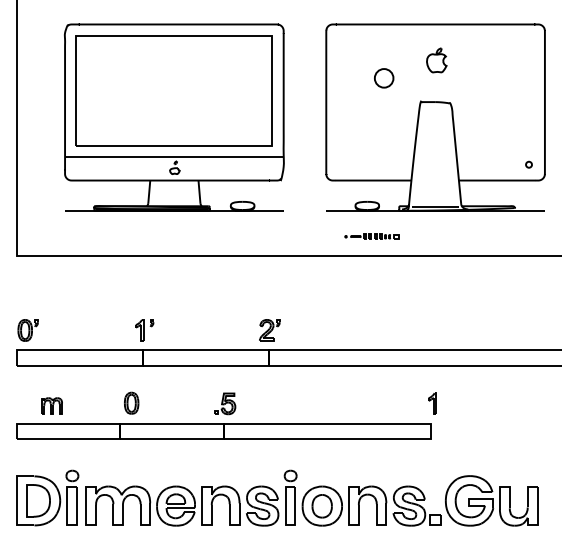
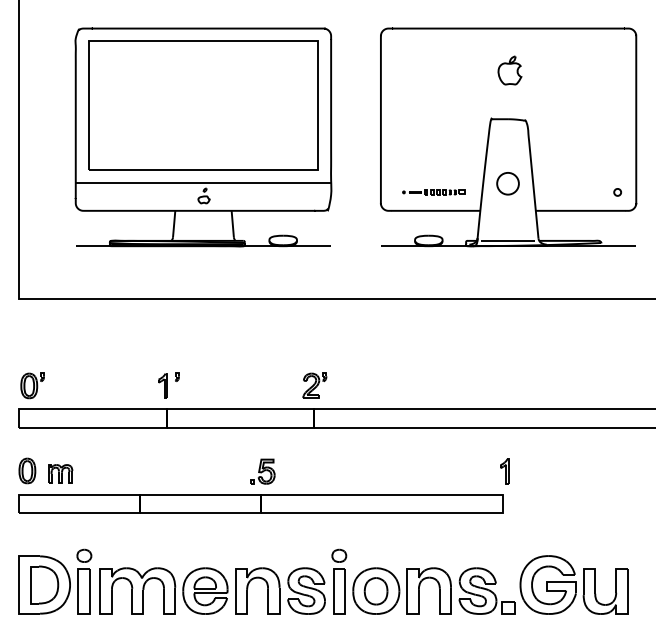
circle: (384, 78) -> (508, 183), moved
part: (371, 236) -> (433, 192), moved
part: (131, 402) -> (27, 470), moved

